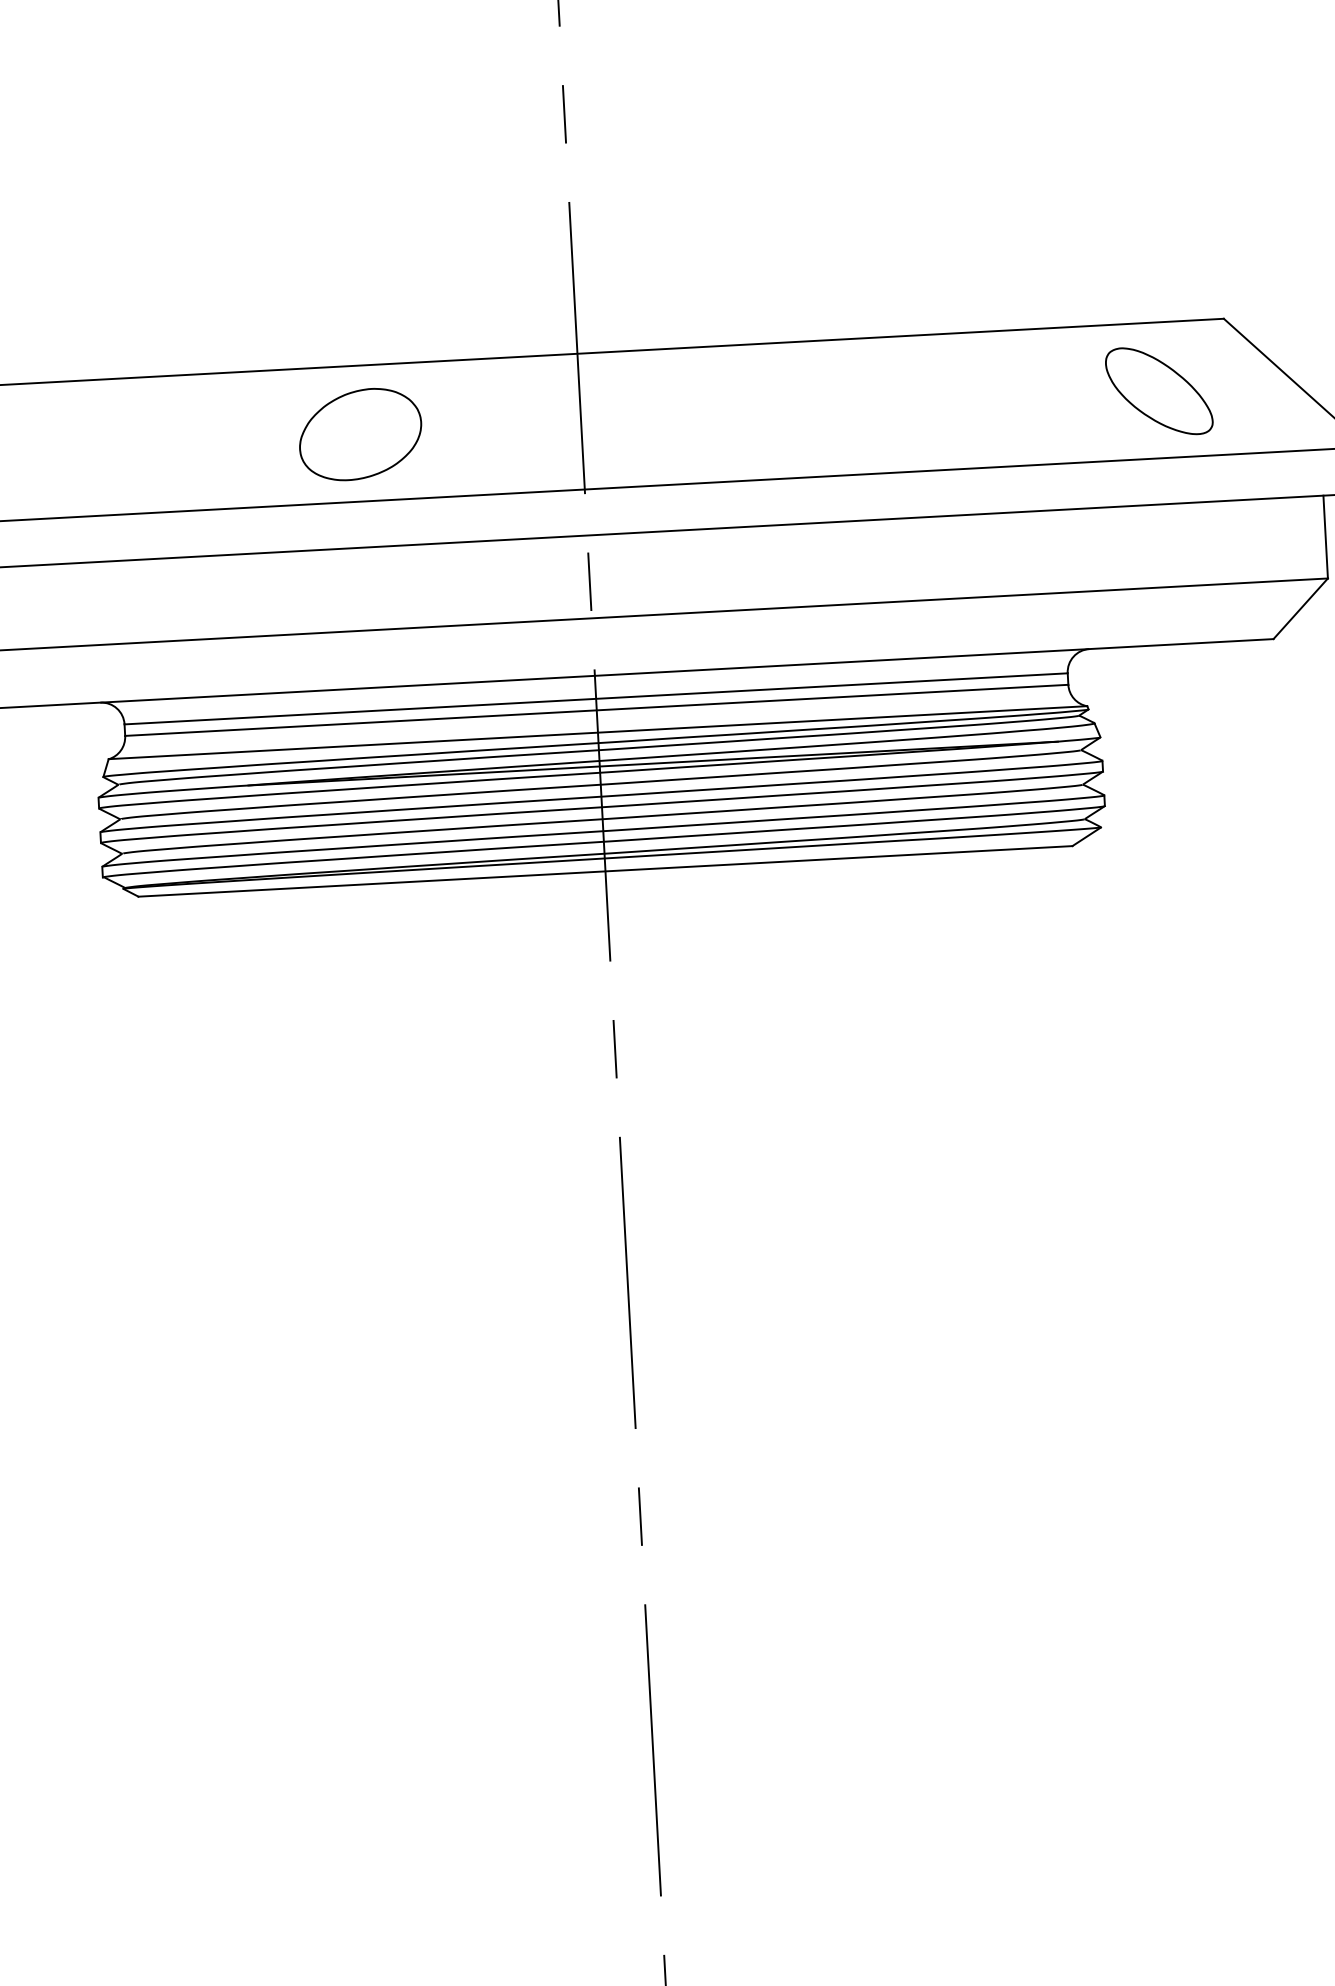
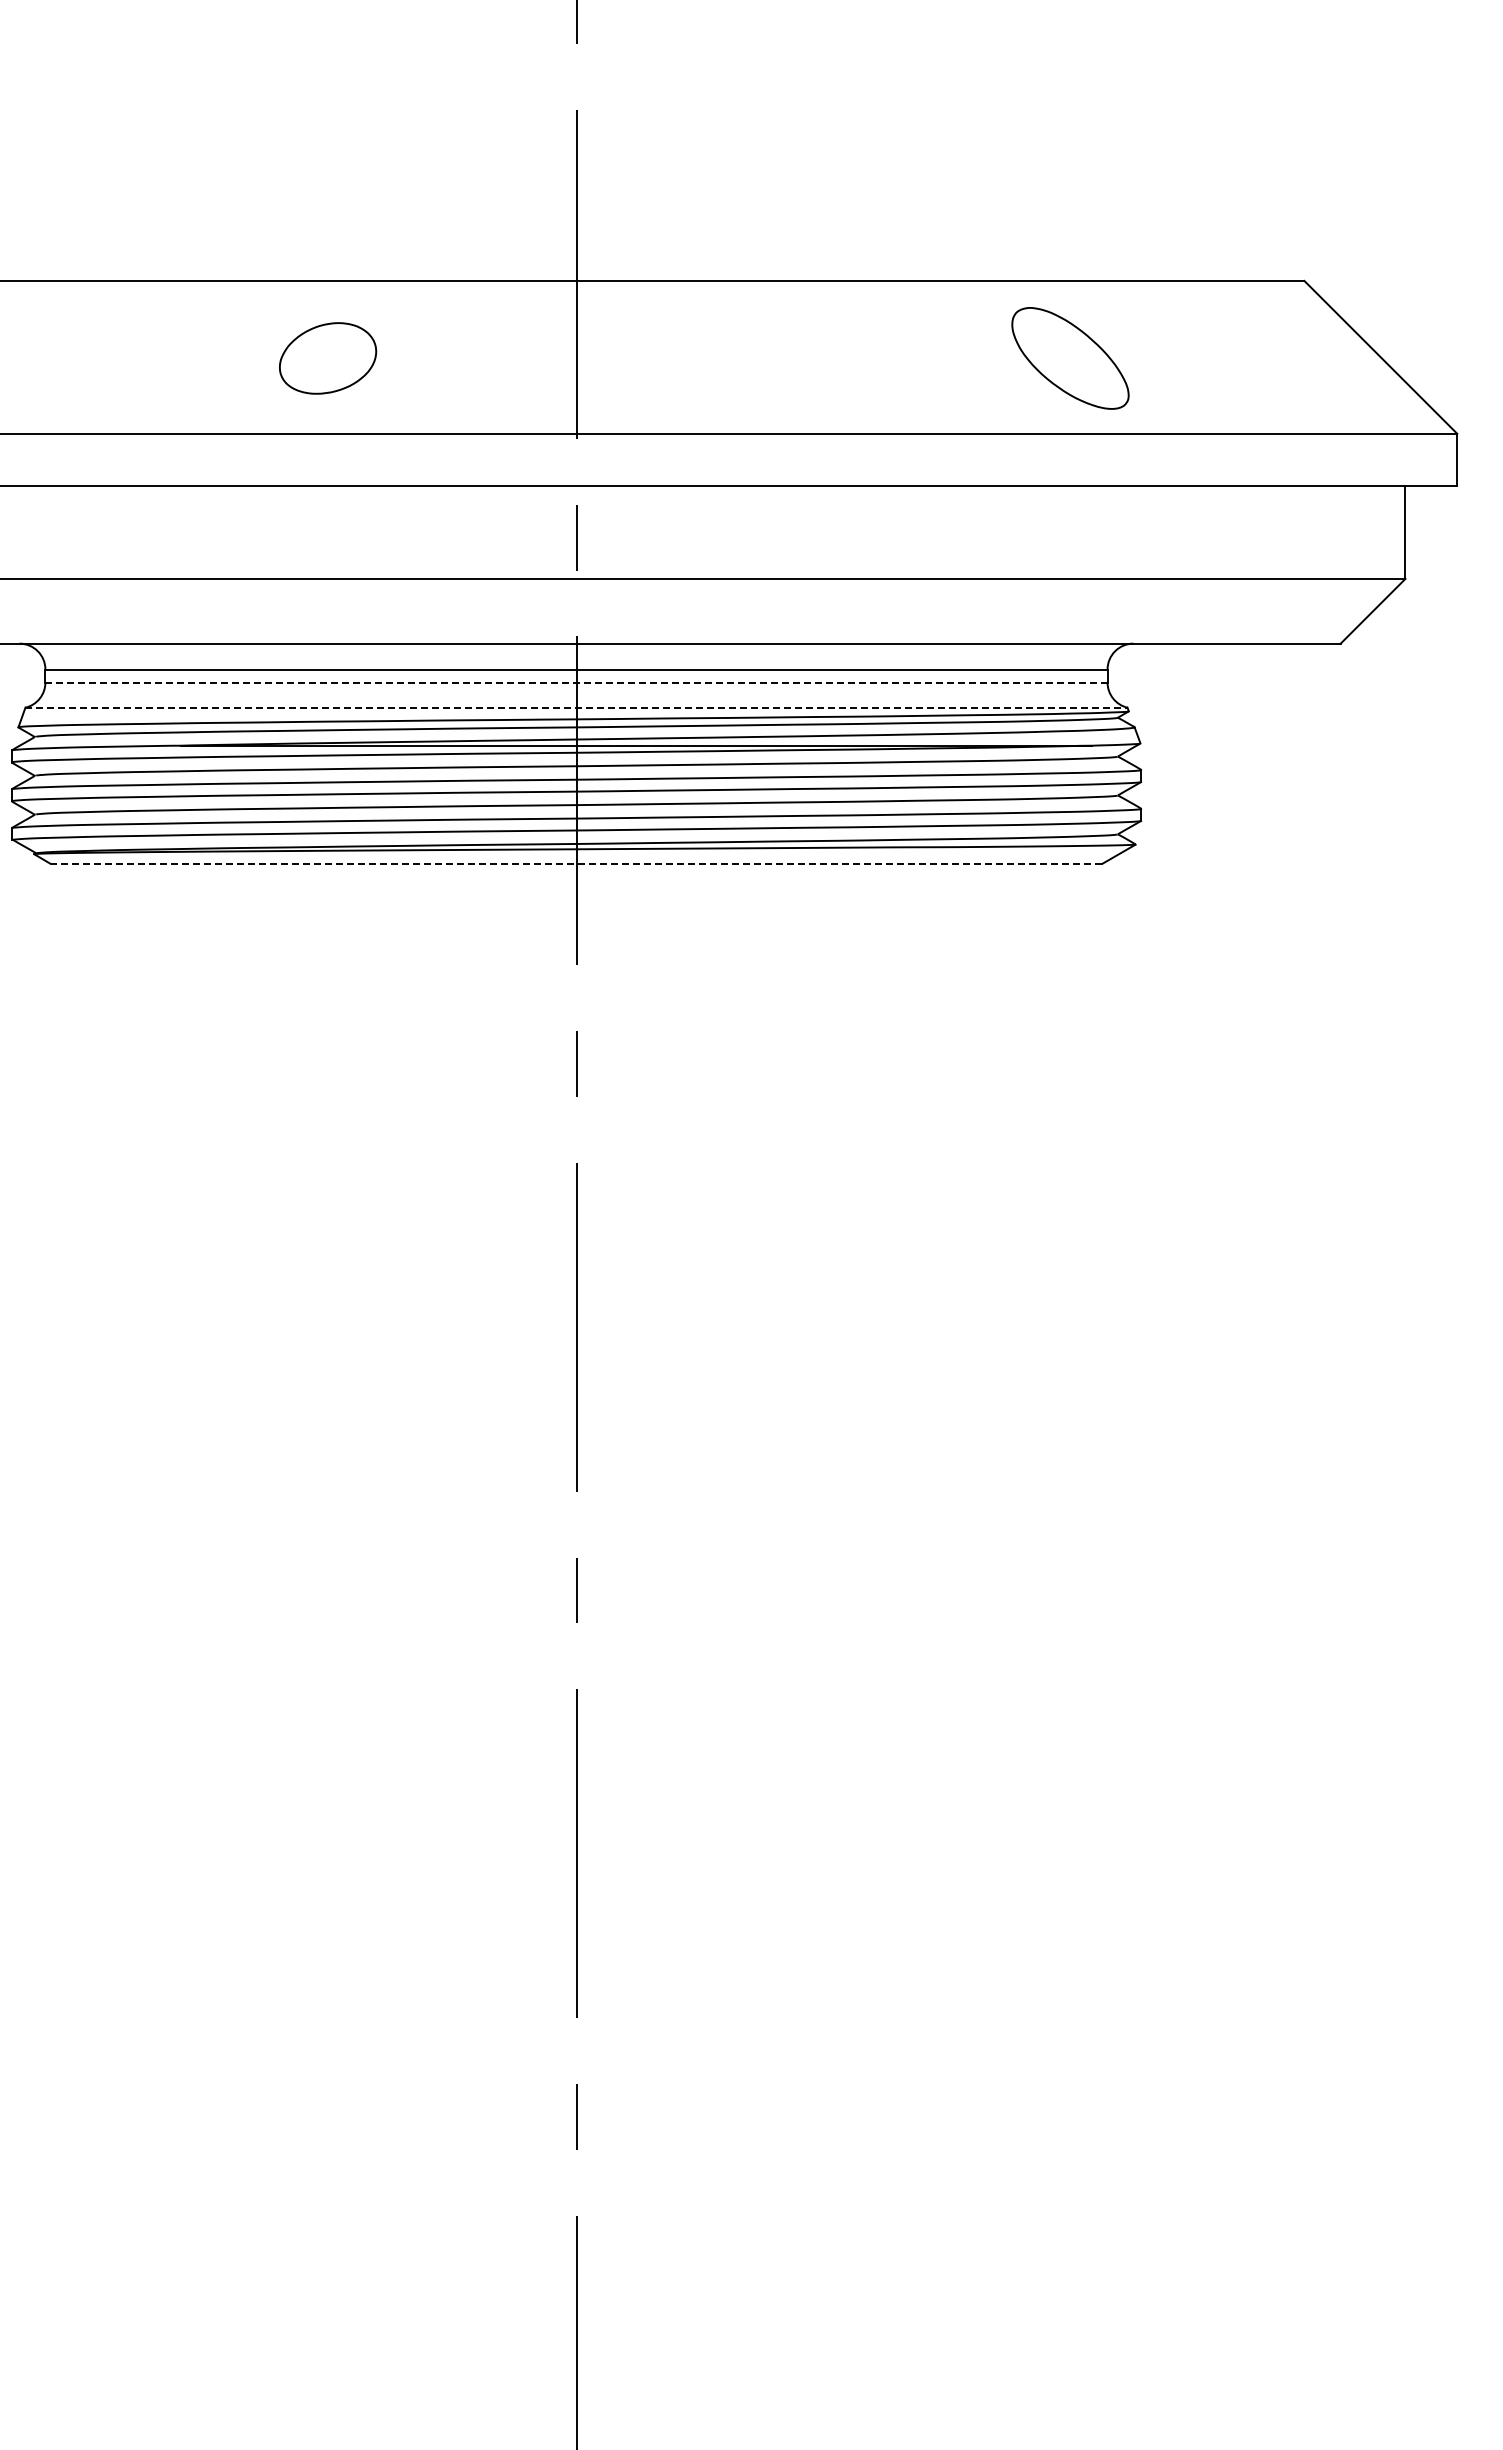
part: (1159, 391) -> (1070, 358), moved
part: (360, 434) -> (327, 358), size x0.7
line: (596, 710) -> (576, 682), solid -> dashed
line: (597, 732) -> (576, 707), solid -> dashed
line: (605, 871) -> (576, 863), solid -> dashed

